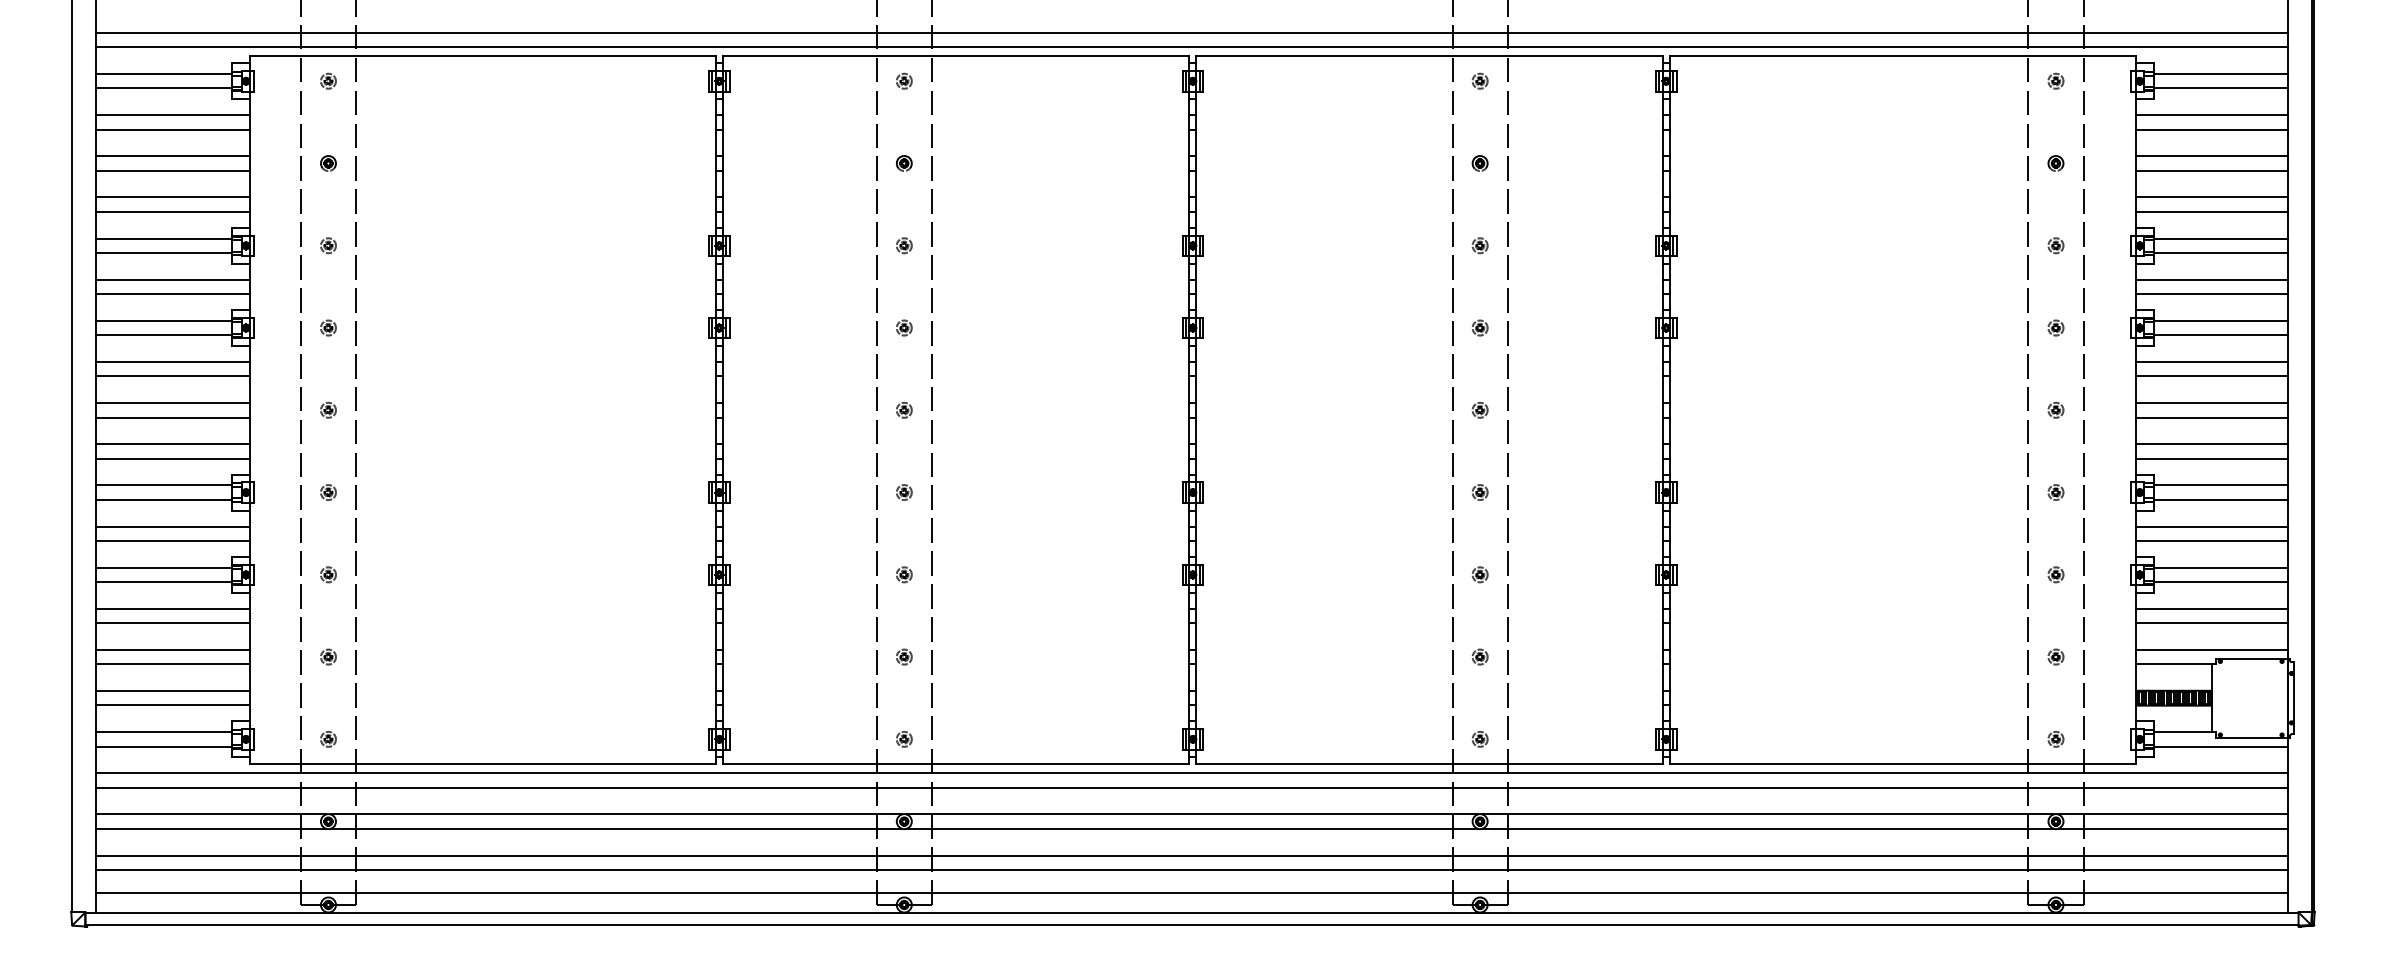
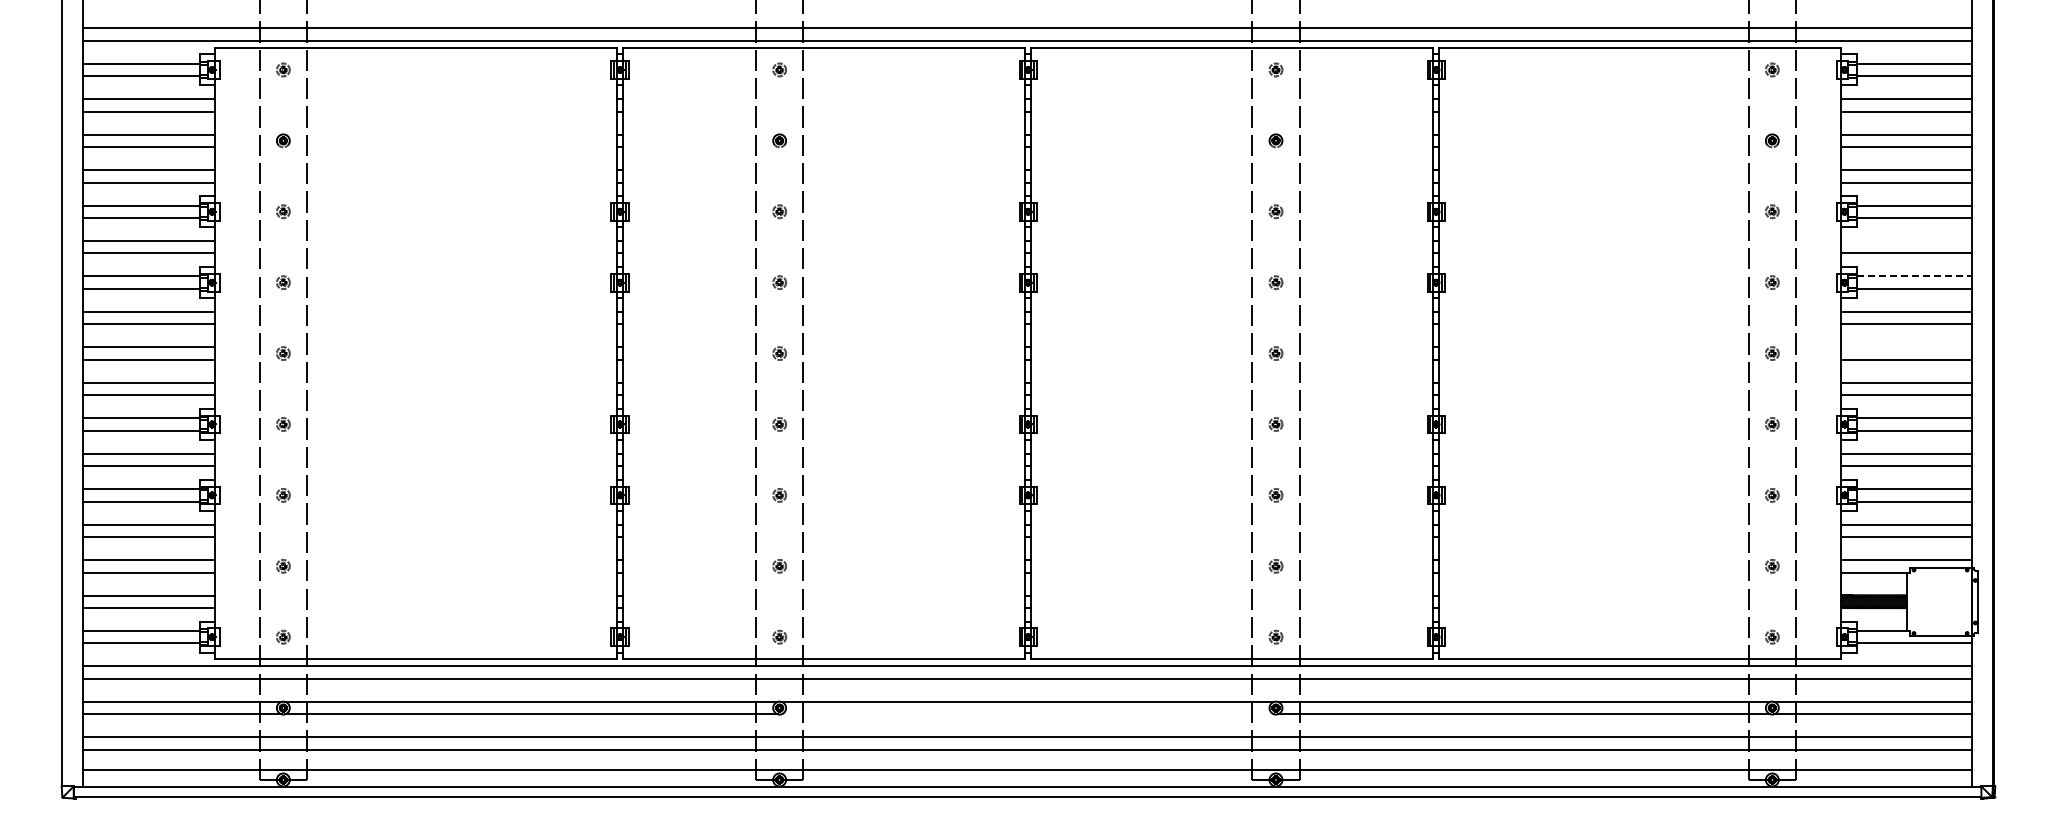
line: (2211, 280) -> (1906, 241), removed
line: (2220, 320) -> (1914, 276), solid -> dashed
line: (2211, 403) -> (1906, 347), removed
line: (1191, 829) -> (1027, 714), removed

